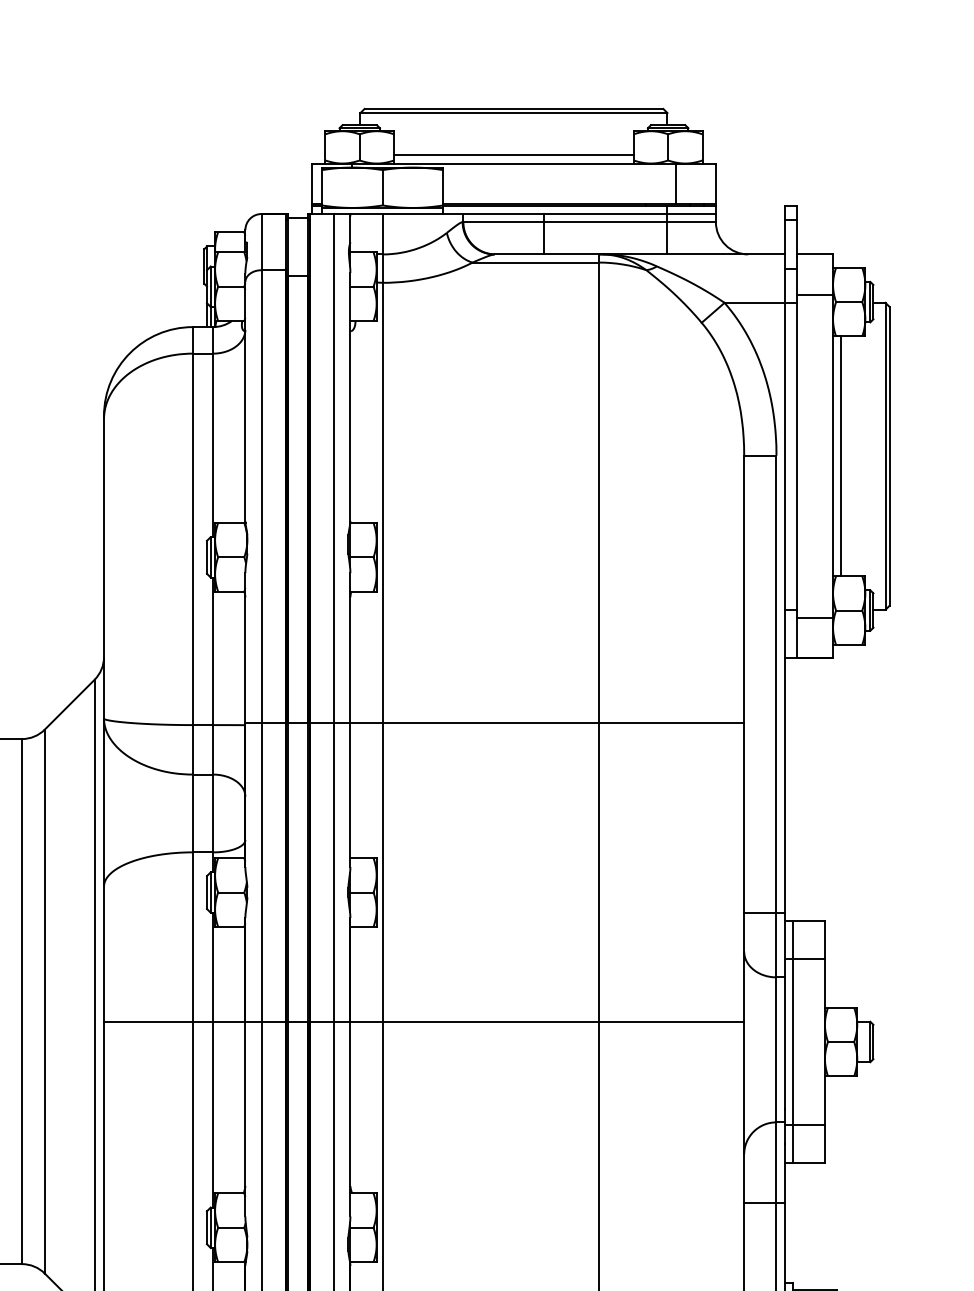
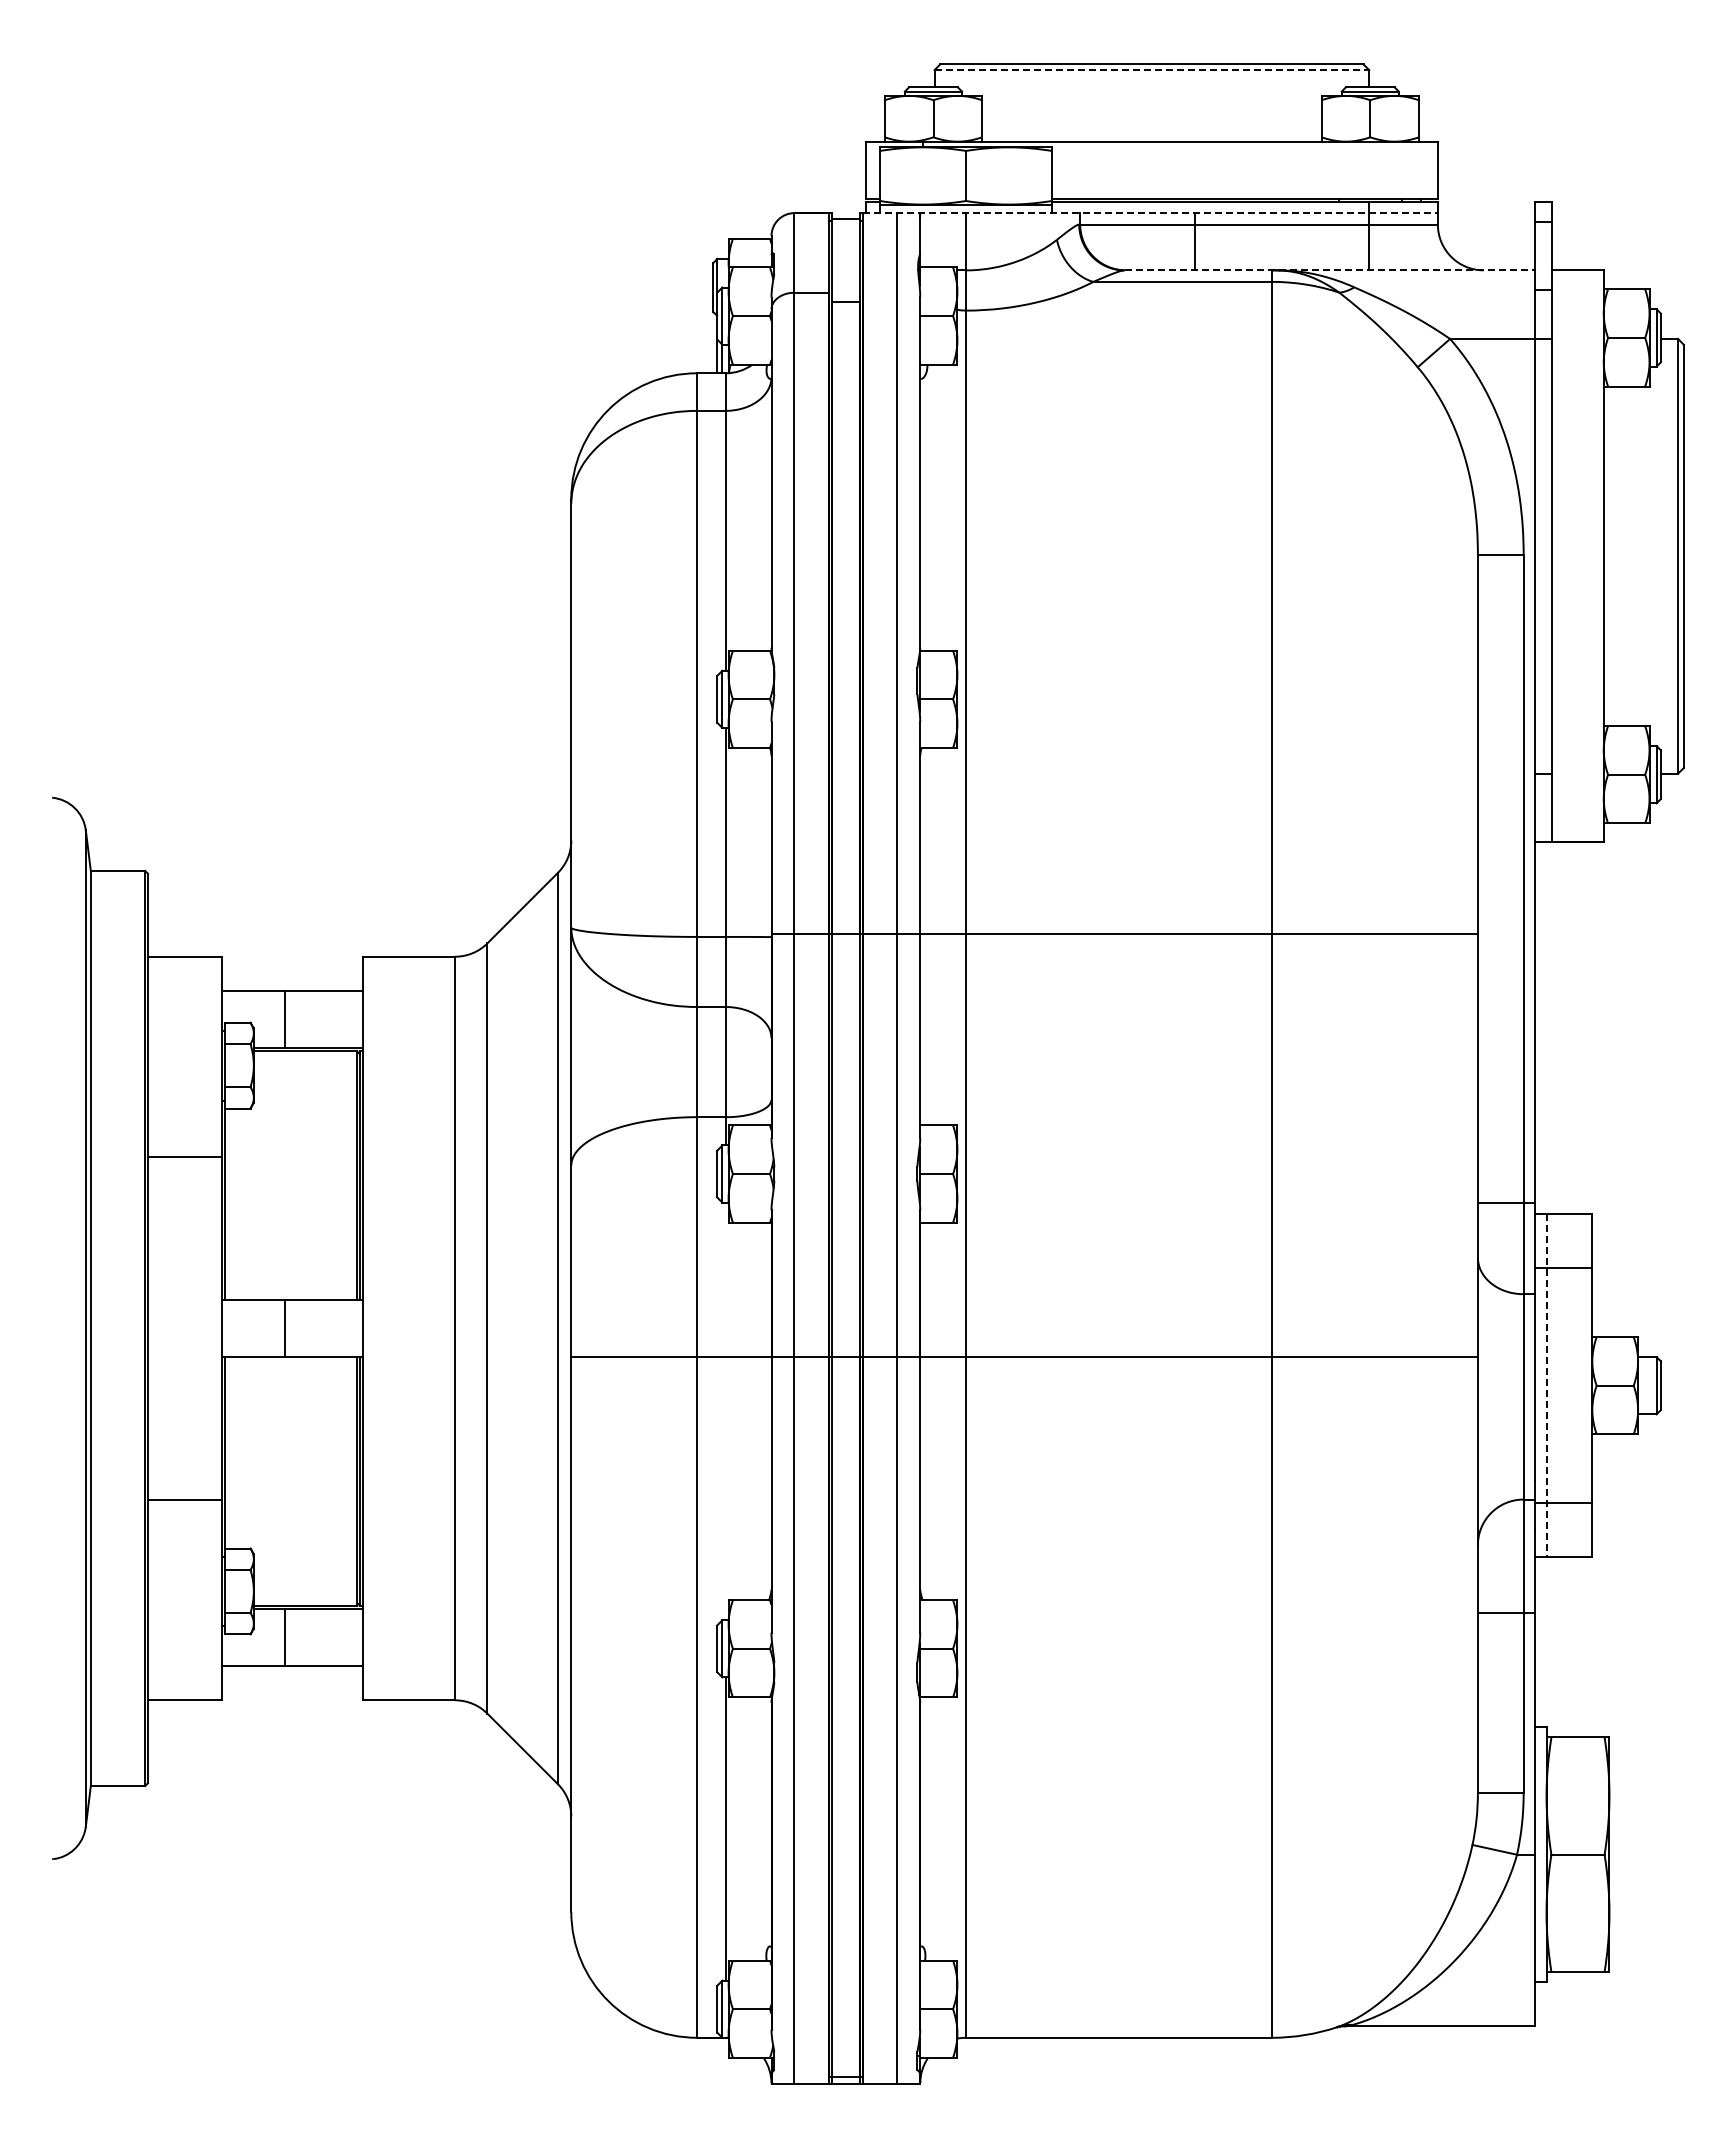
line: (514, 113) -> (1152, 70), solid -> dashed
line: (513, 155) -> (1151, 130), removed
line: (675, 183) -> (1380, 169), removed
line: (512, 214) -> (1150, 213), solid -> dashed
line: (640, 254) -> (1330, 270), solid -> dashed
line: (814, 294) -> (1577, 327), removed
line: (841, 456) -> (1615, 556), removed
line: (814, 618) -> (1577, 785), removed
line: (792, 1041) -> (1546, 1385), solid -> dashed
line: (212, 1060) -> (725, 1411), removed

